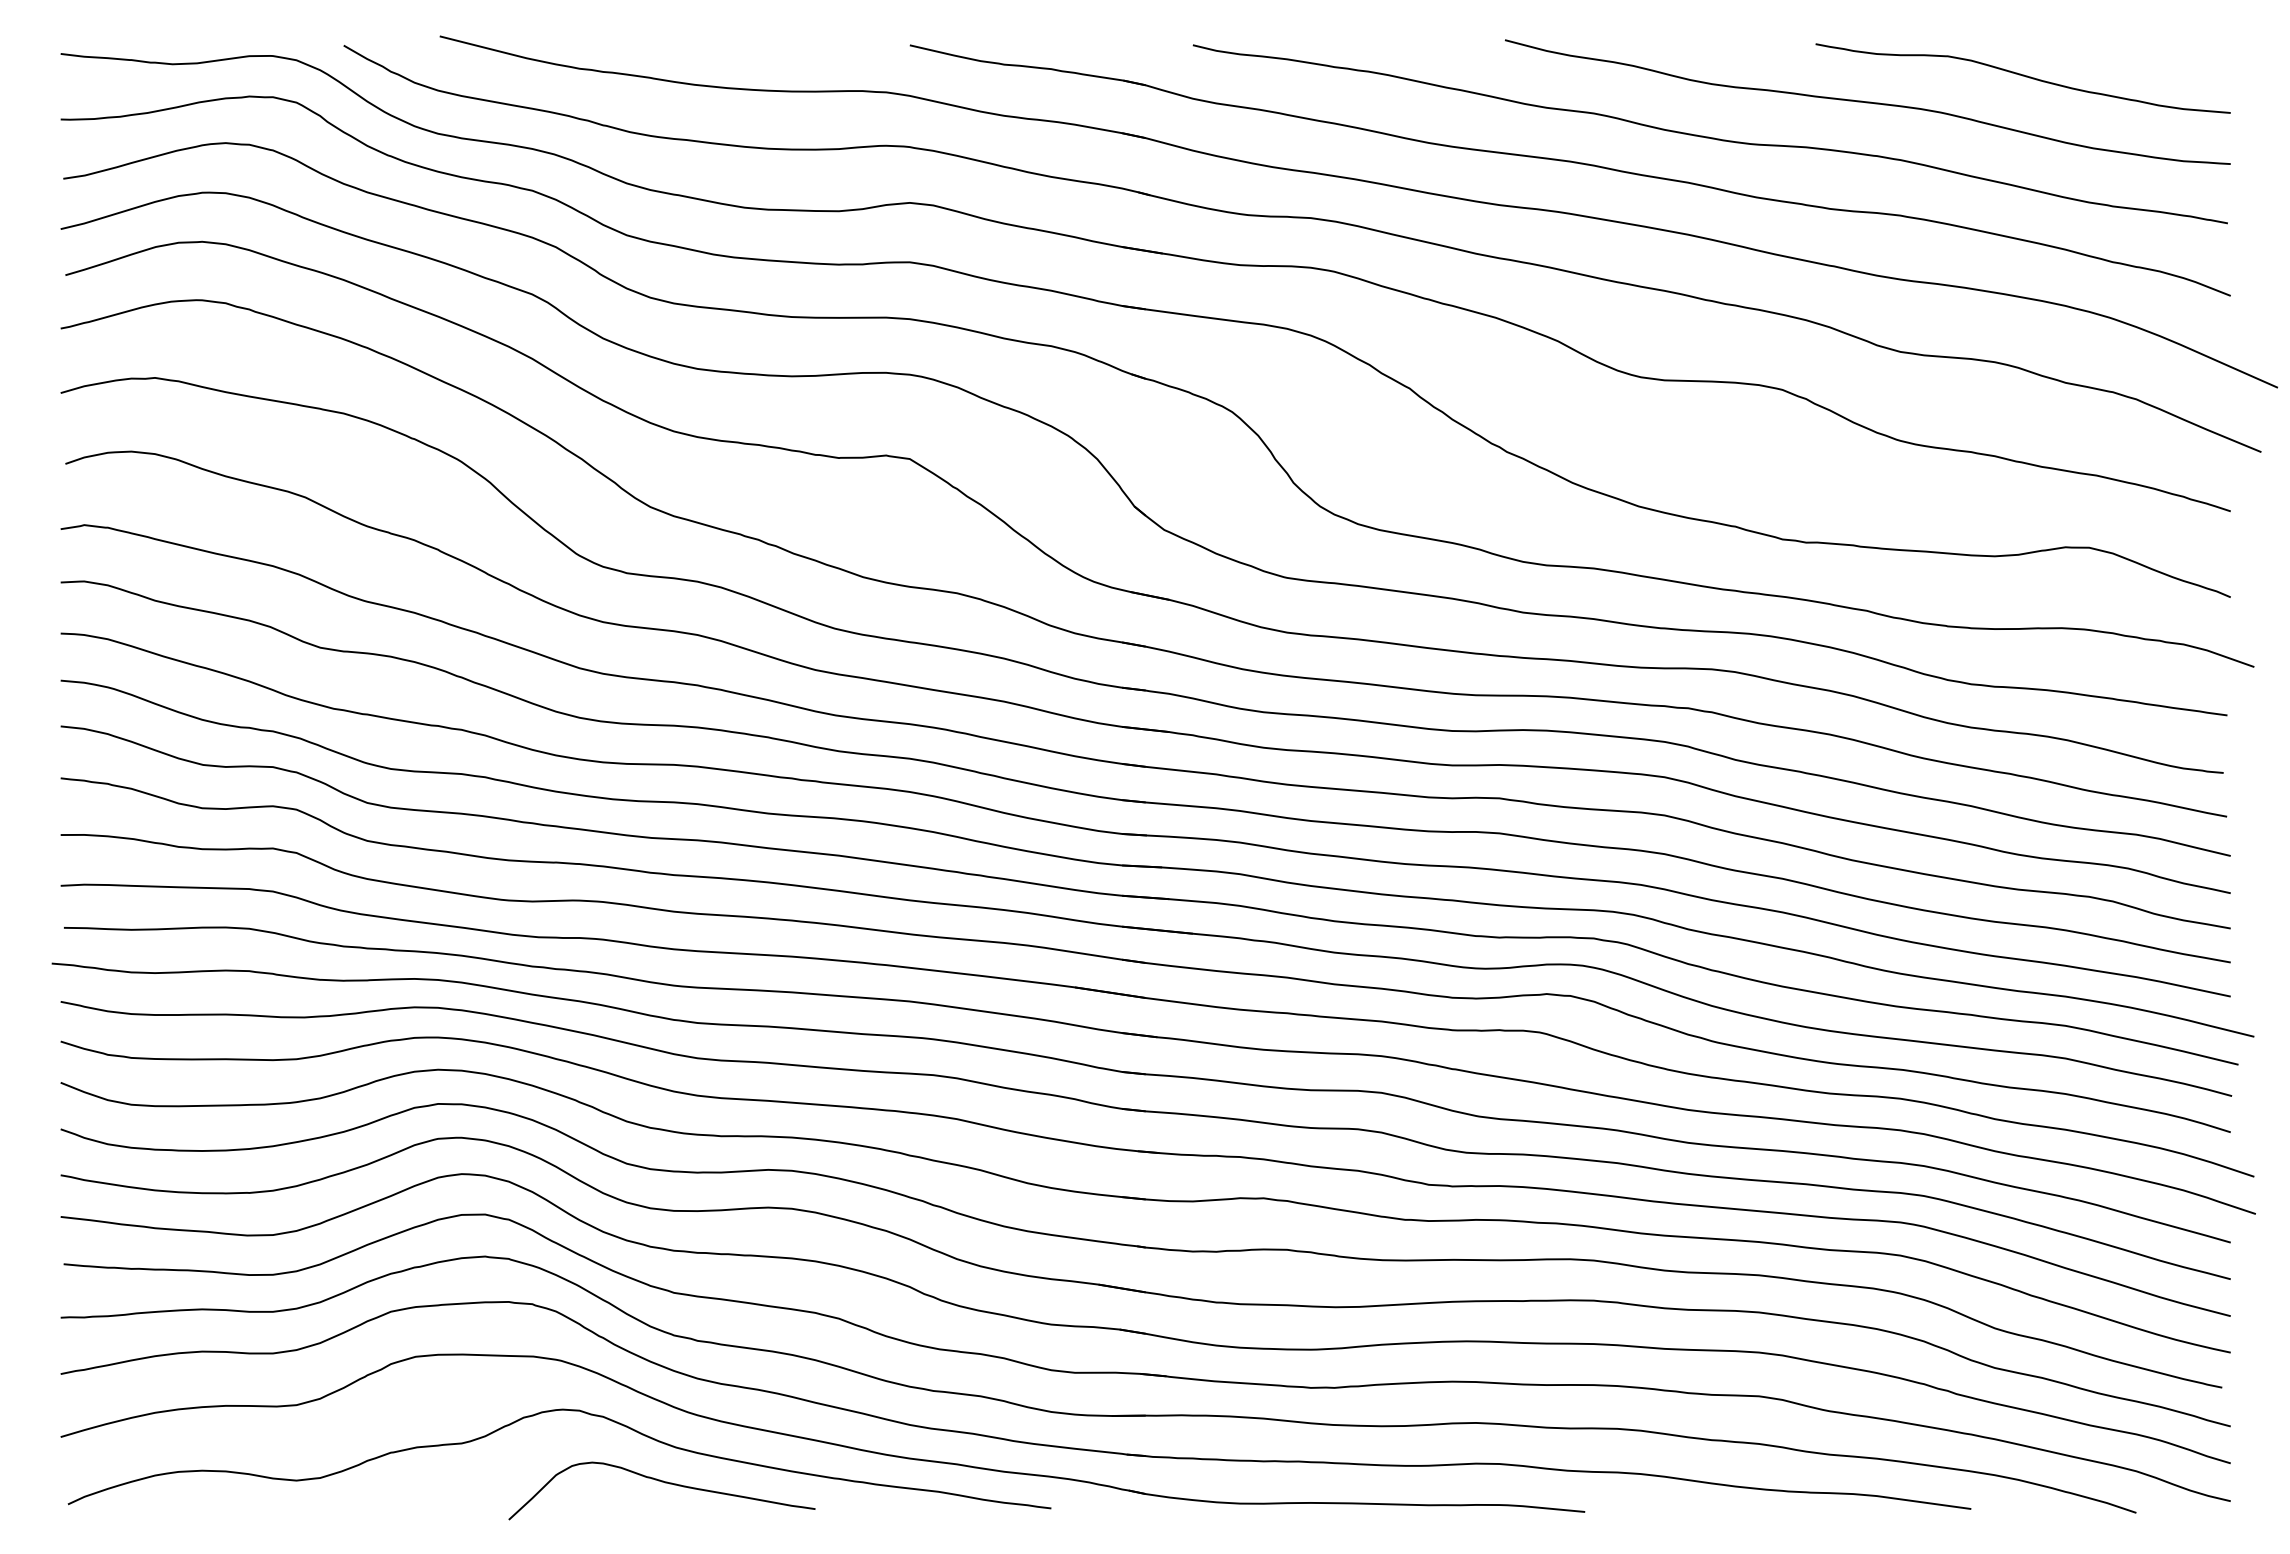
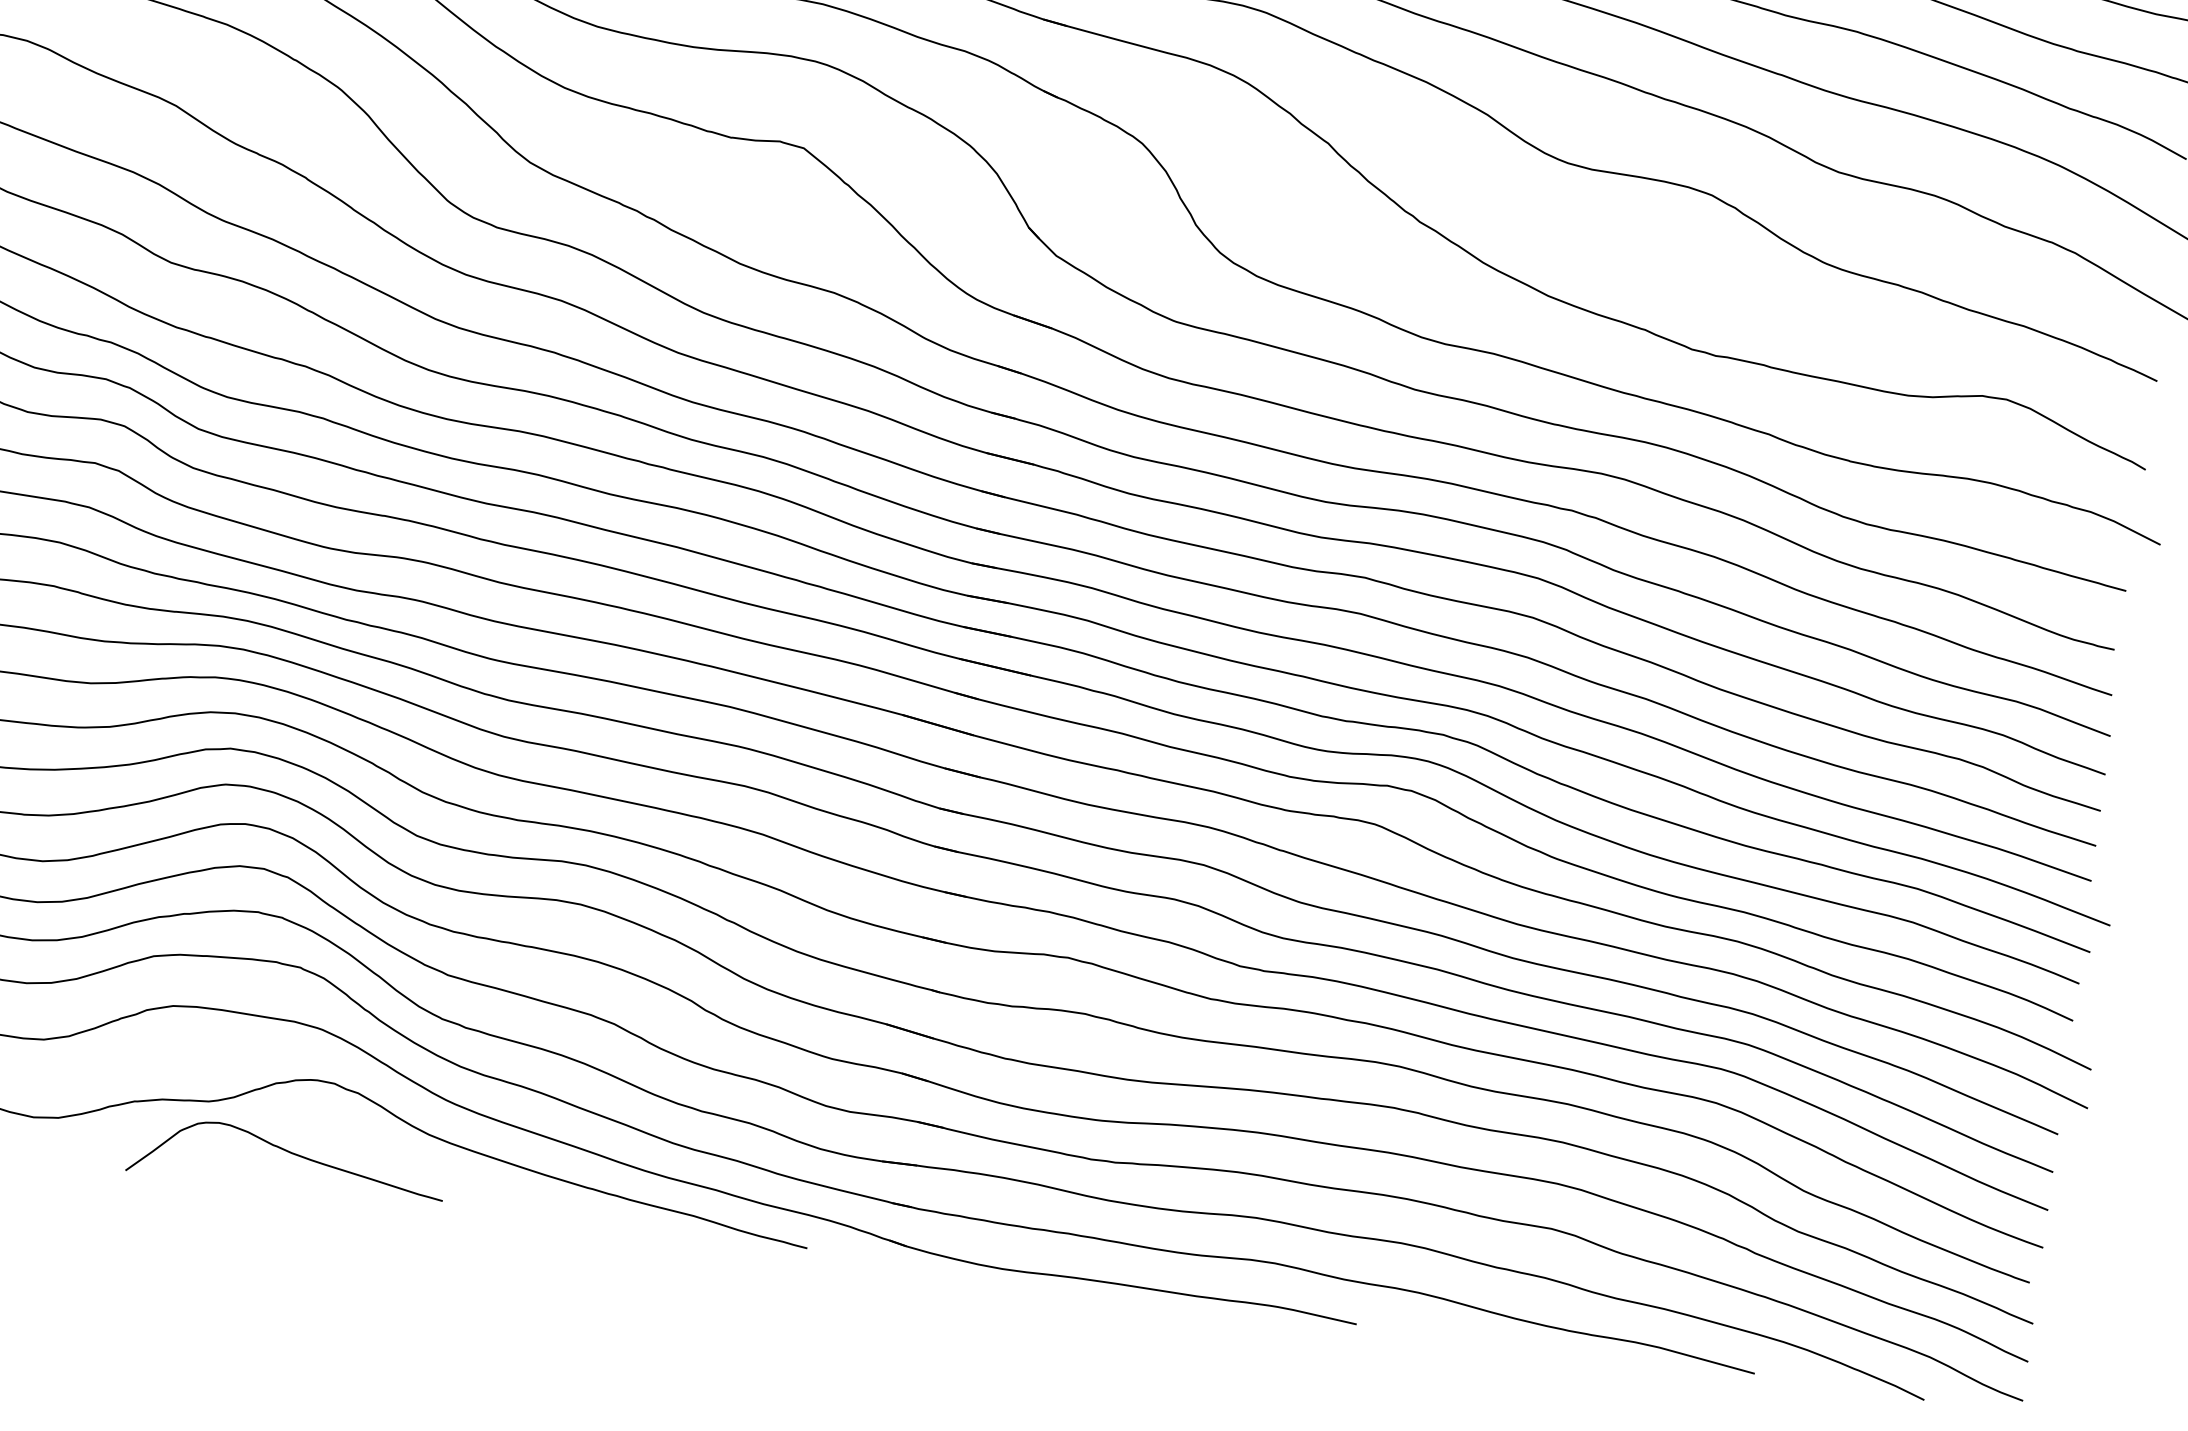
curve: (661, 1482) -> (287, 1152), moved

